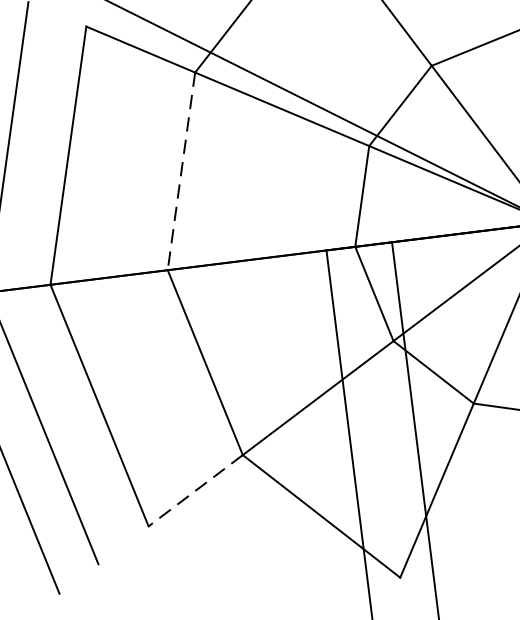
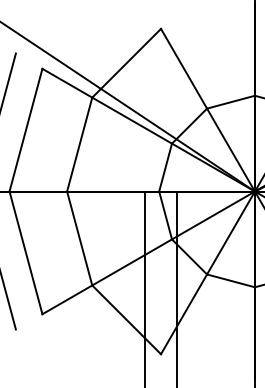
line: (181, 171) -> (79, 144), dashed -> solid
line: (195, 489) -> (67, 299), dashed -> solid

